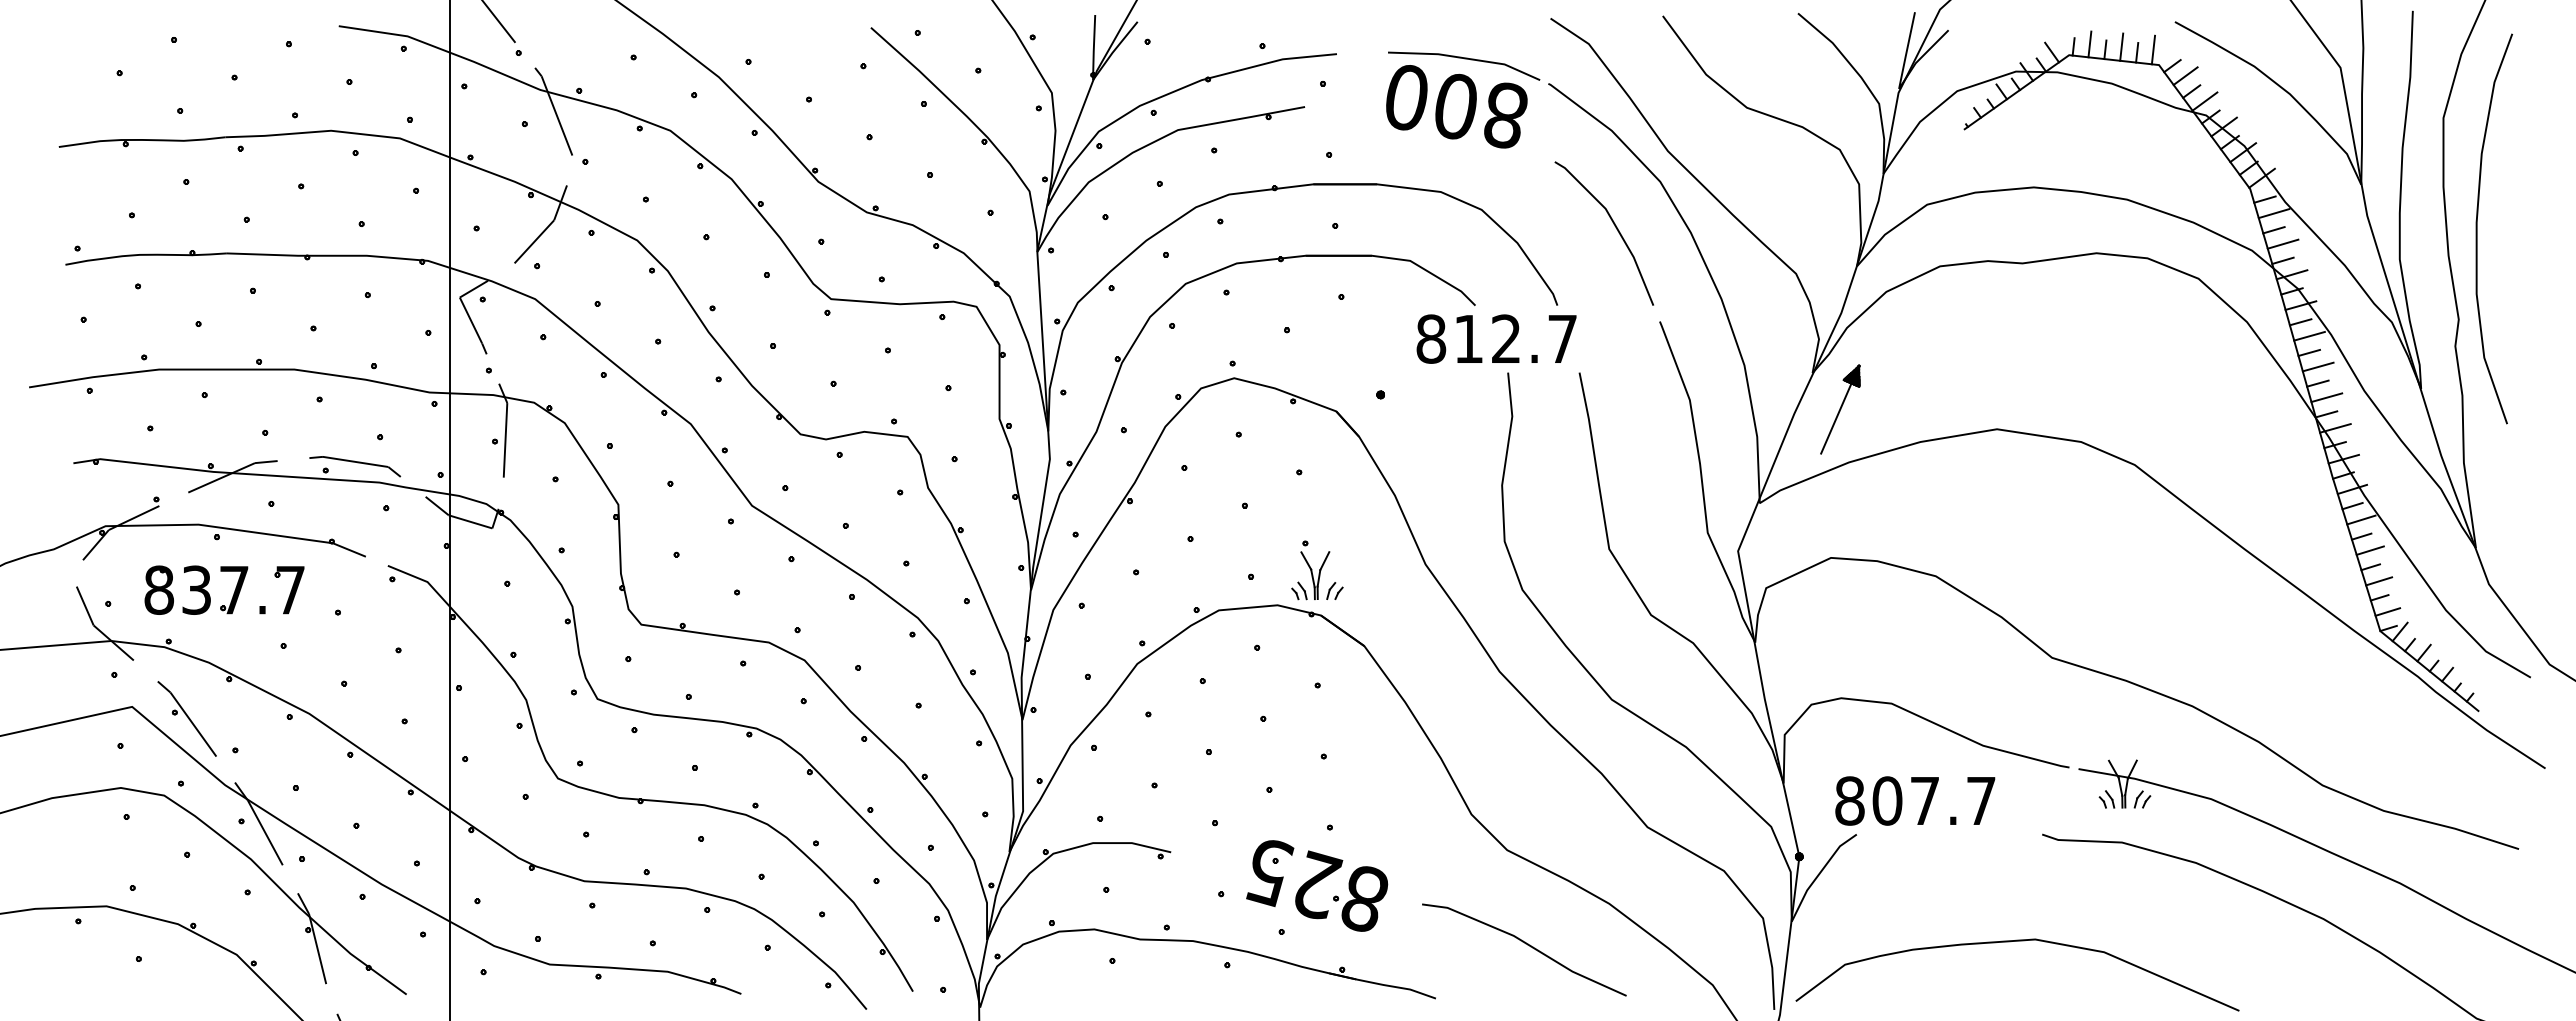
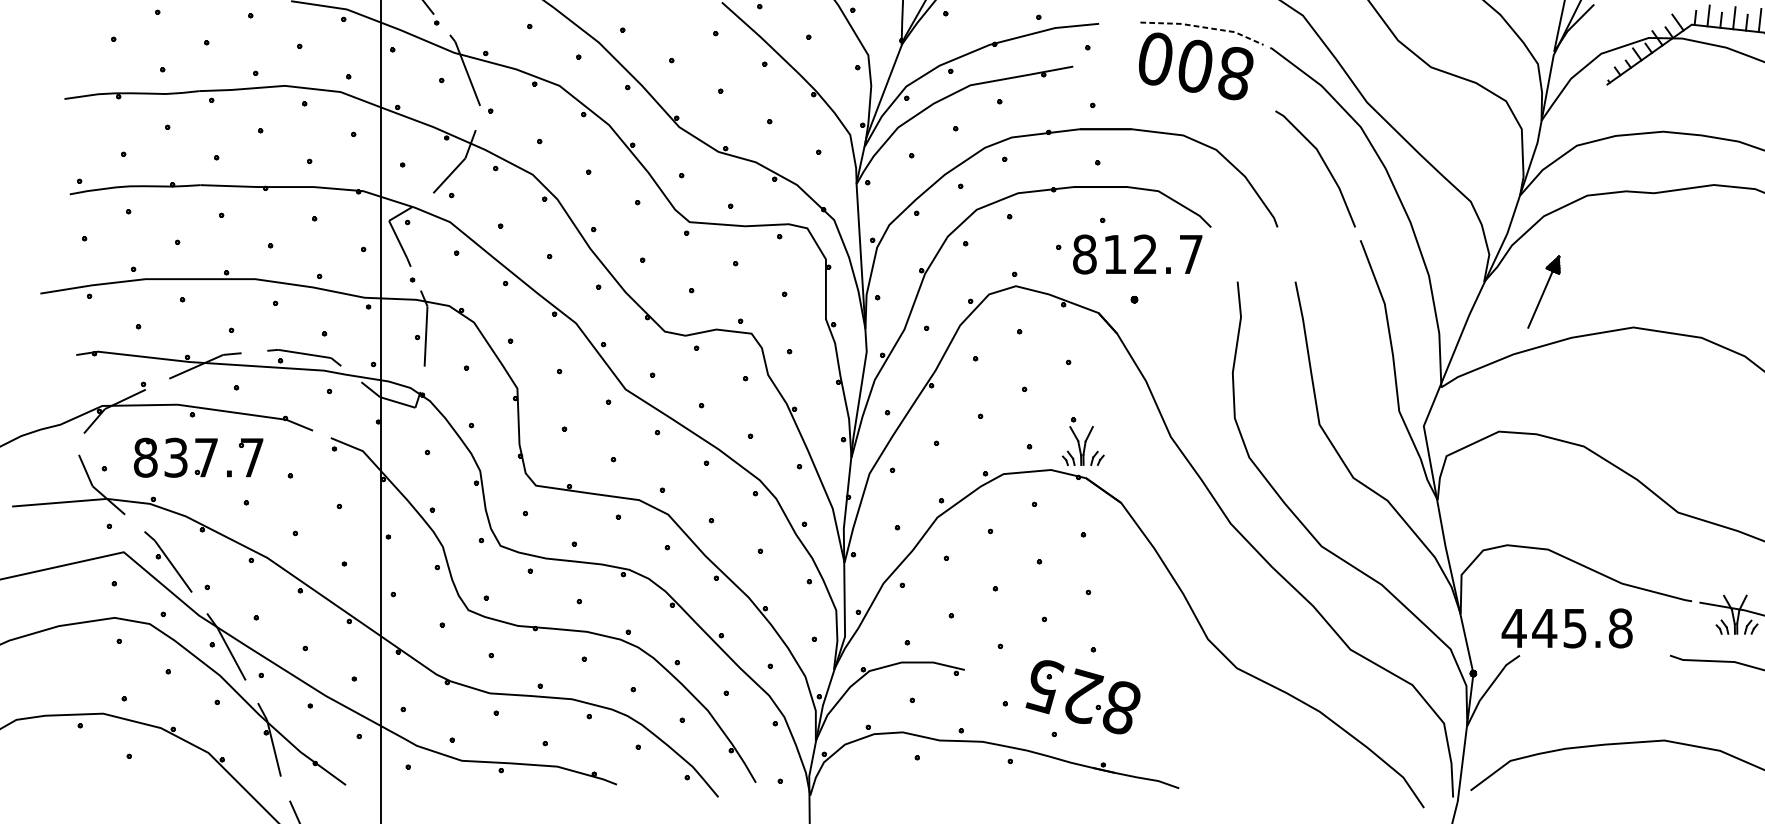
line: (1465, 58) -> (1203, 27), solid -> dashed
text: (1496, 338) -> (1137, 254), moved
part: (1840, 409) -> (1543, 292), moved
text: (1915, 800) -> (1567, 628), 807.7 -> 445.8
line: (1527, 945) -> (1253, 745), removed

